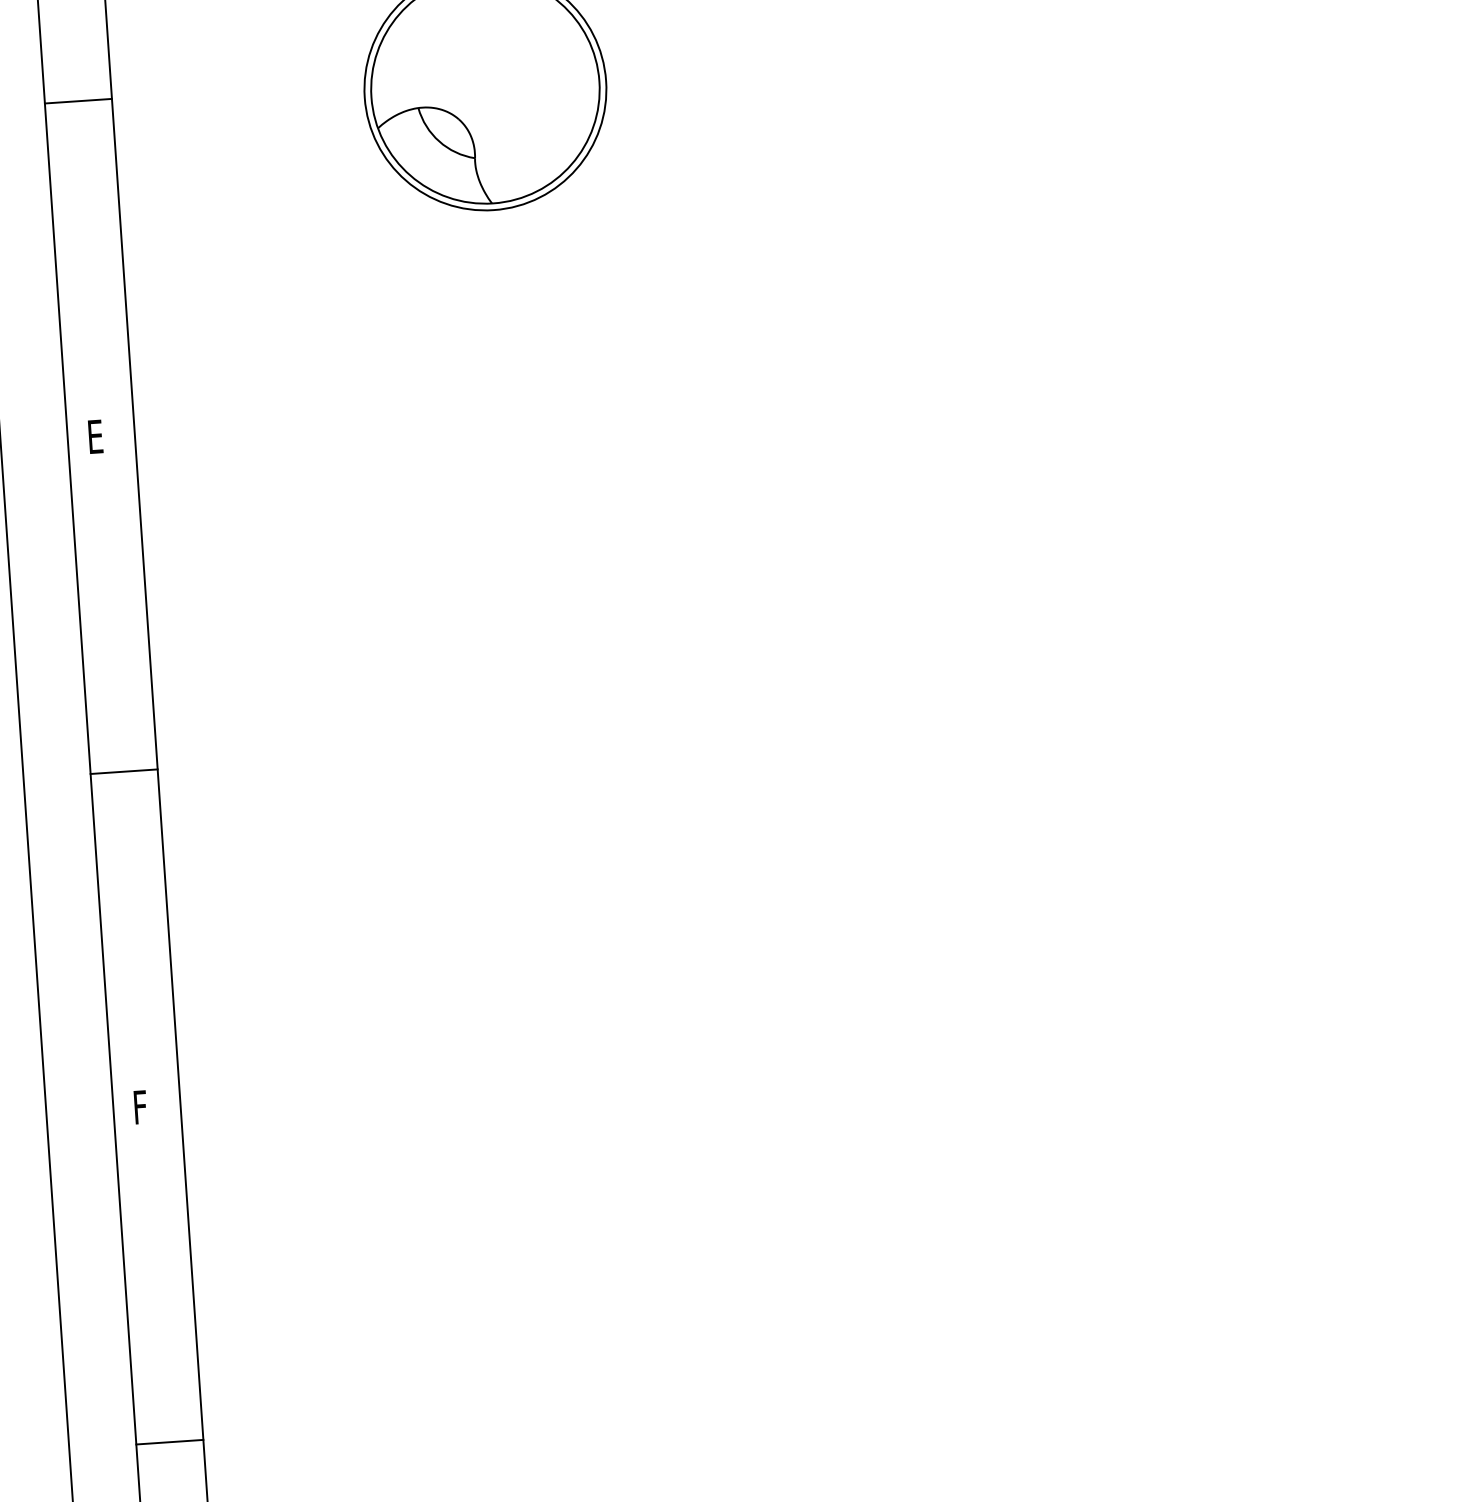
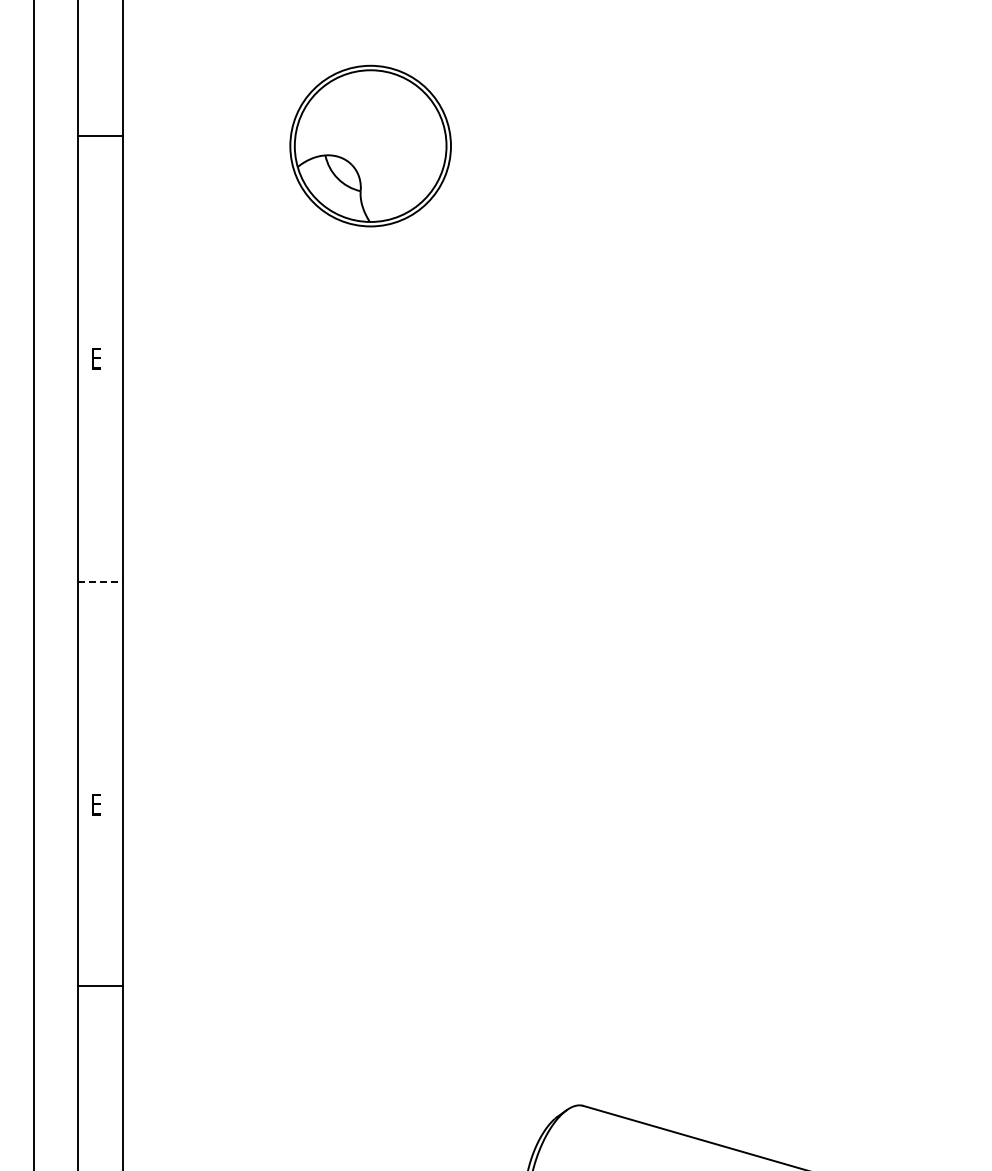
line: (125, 771) -> (101, 581), solid -> dashed
text: (142, 1106) -> (97, 804), F -> E
line: (169, 1441) -> (100, 985), moved

